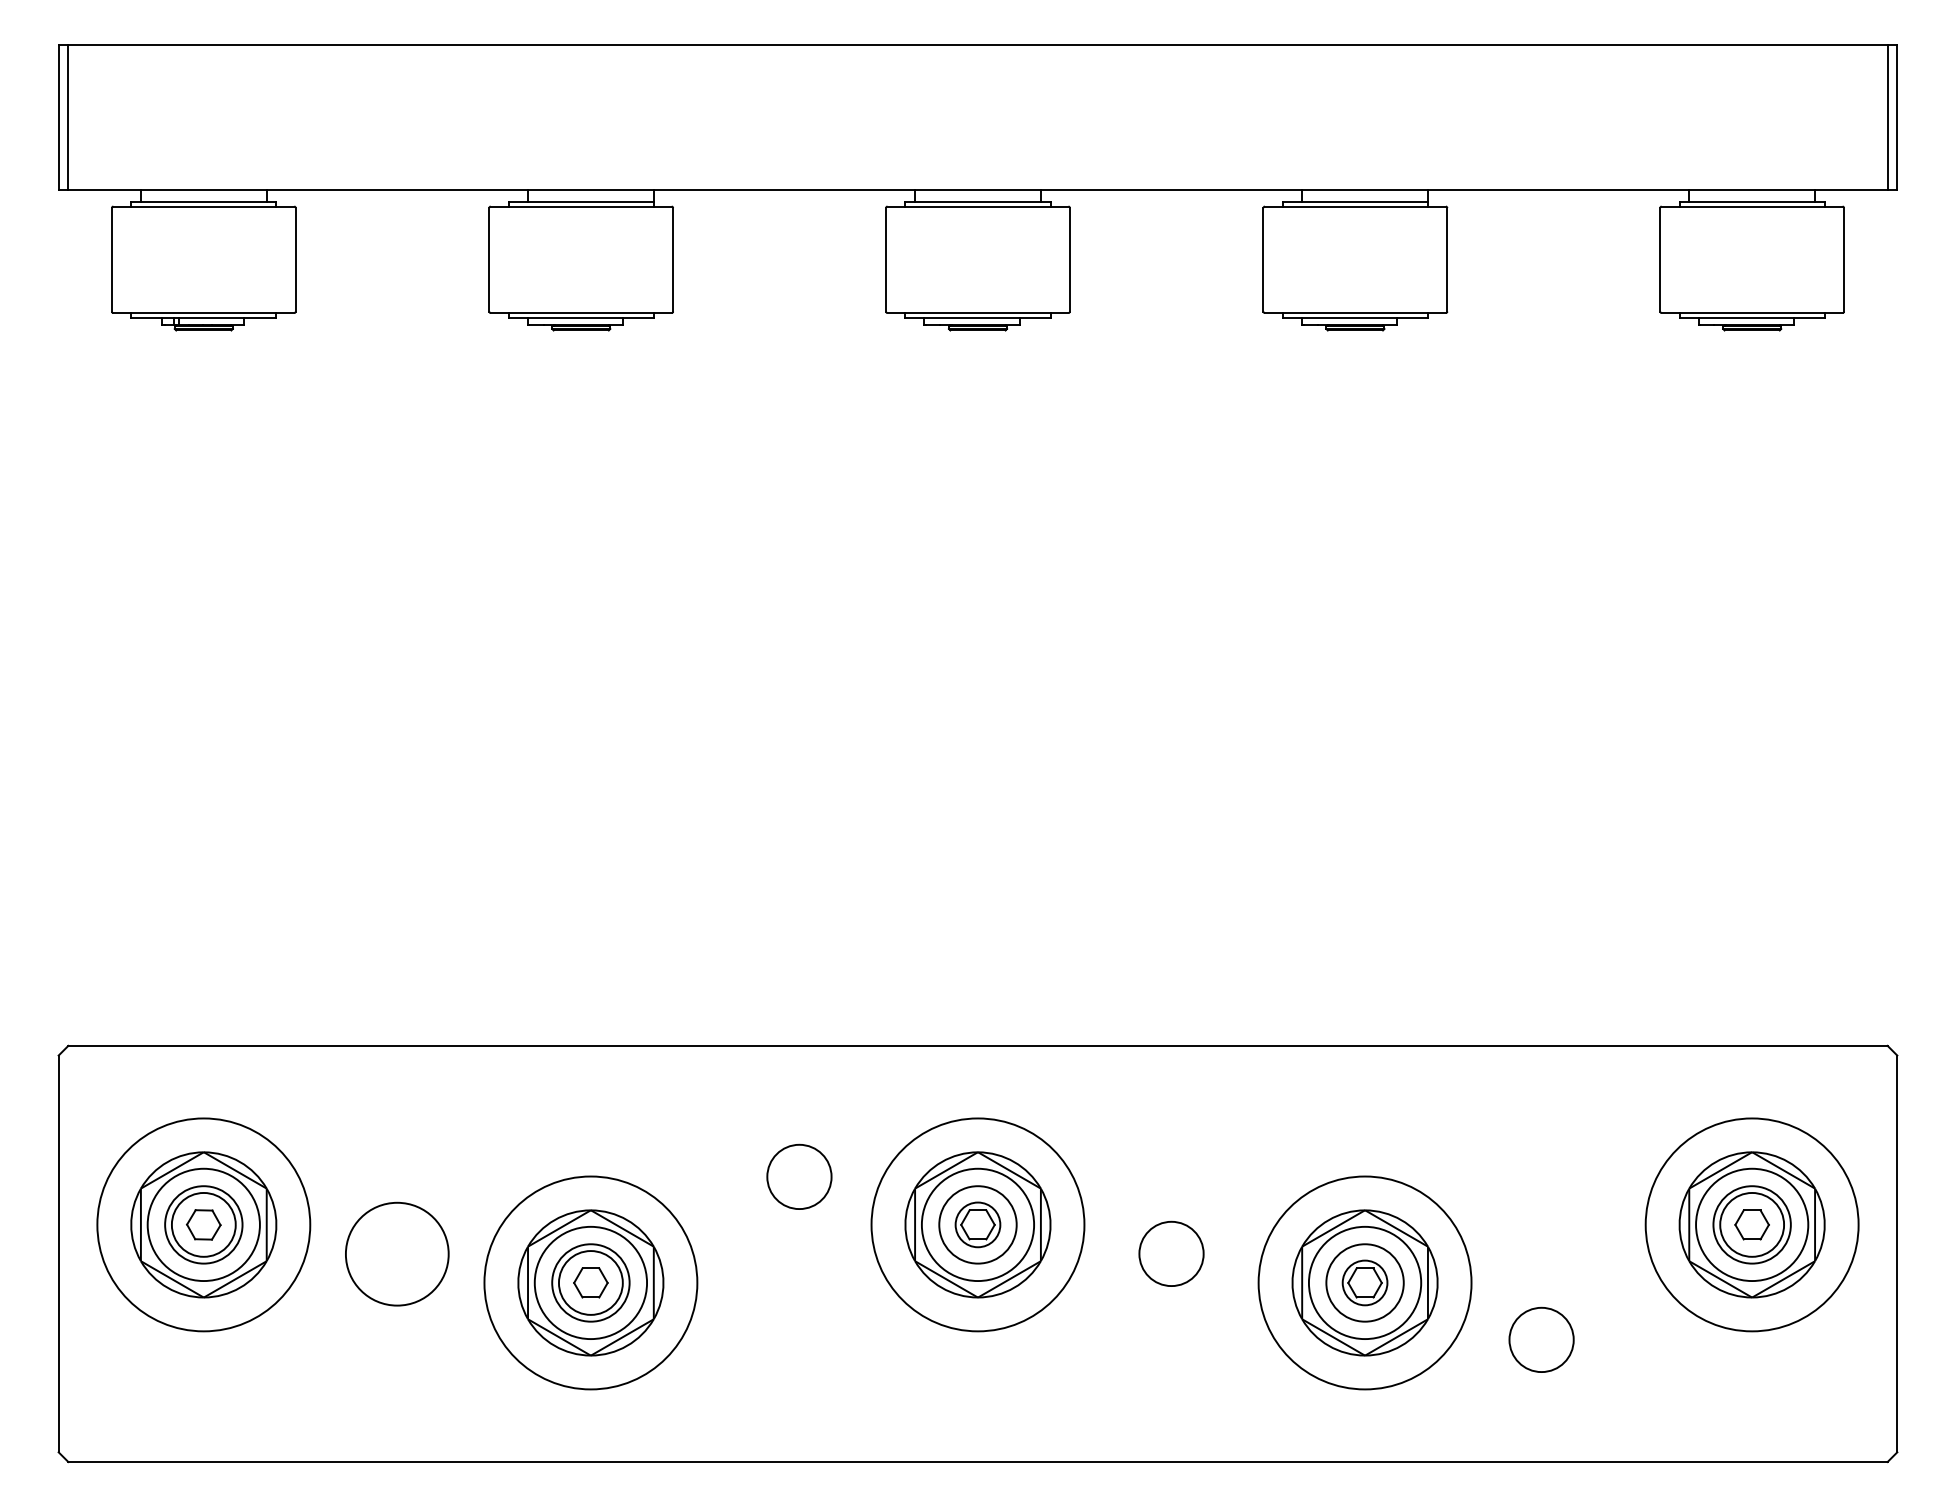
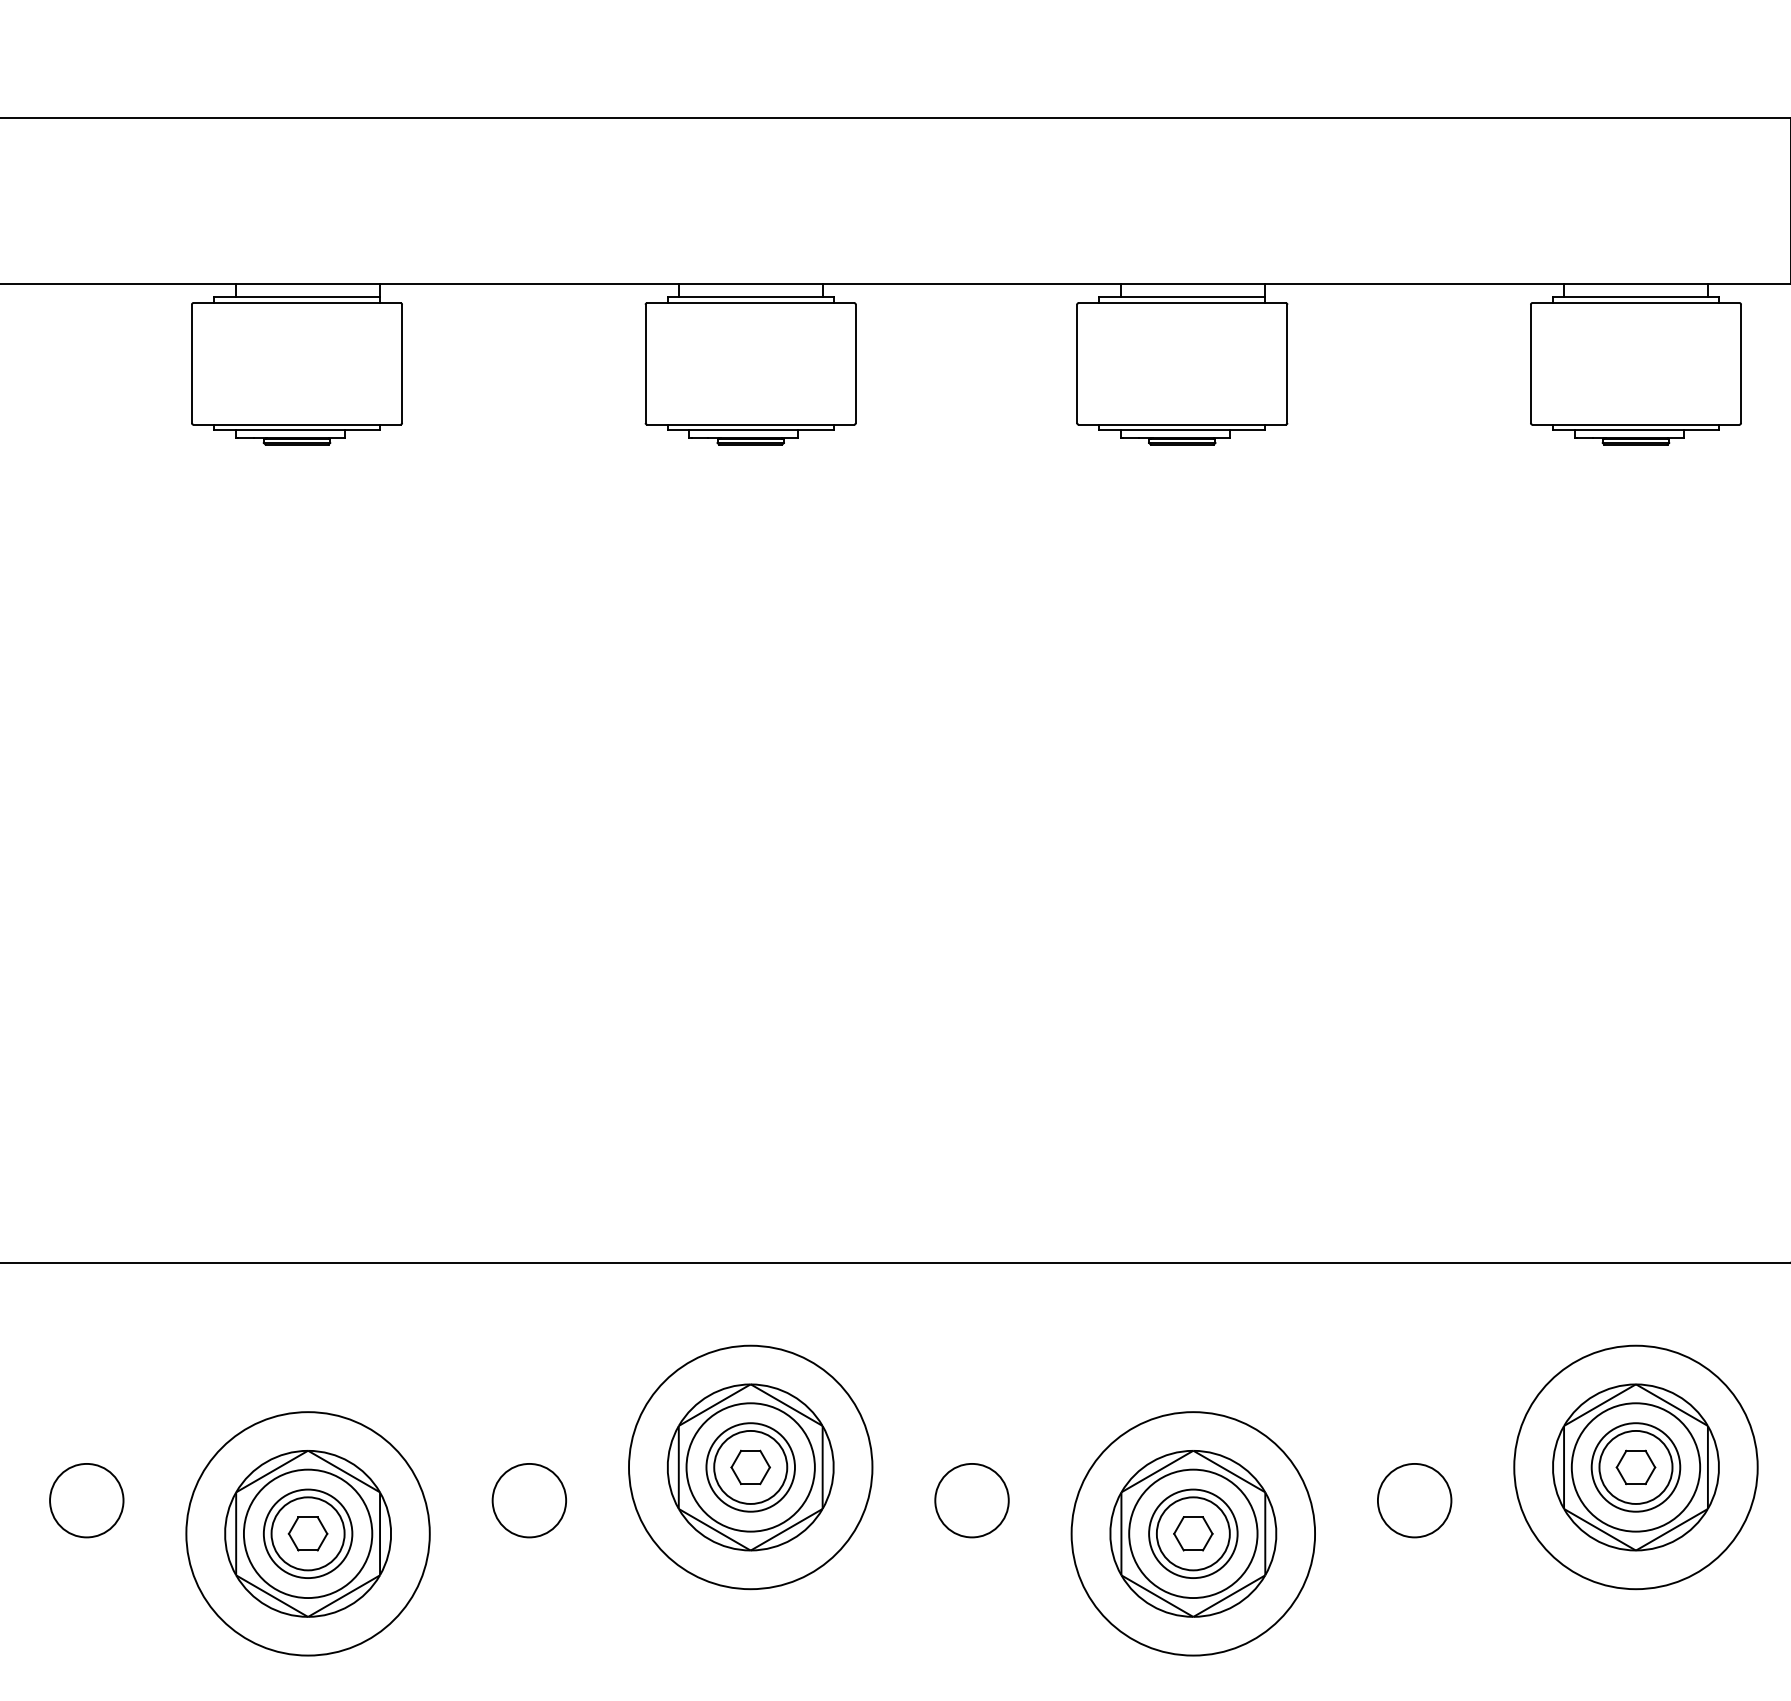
circle: (799, 1176) -> (529, 1500), moved
circle: (977, 1224) -> (750, 1466), size x1.43
circle: (397, 1253) -> (86, 1500), size x0.62
circle: (1365, 1282) -> (1193, 1533), size x1.43
circle: (1541, 1339) -> (1414, 1500), moved

